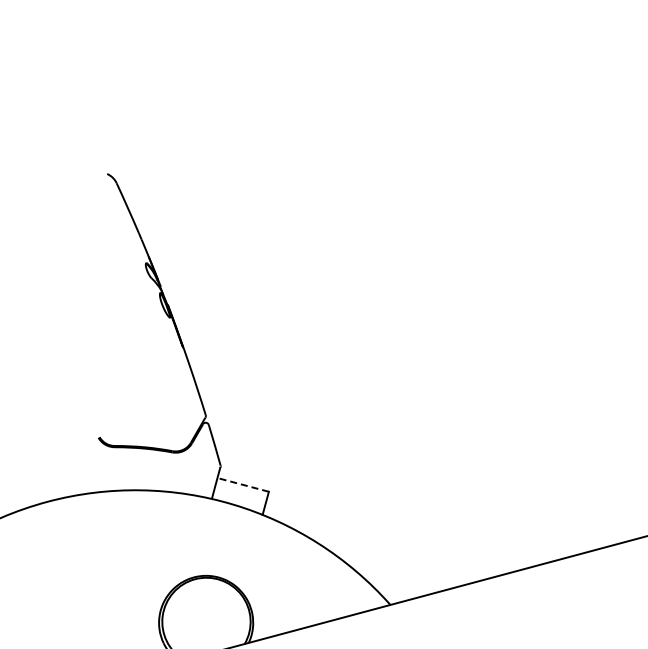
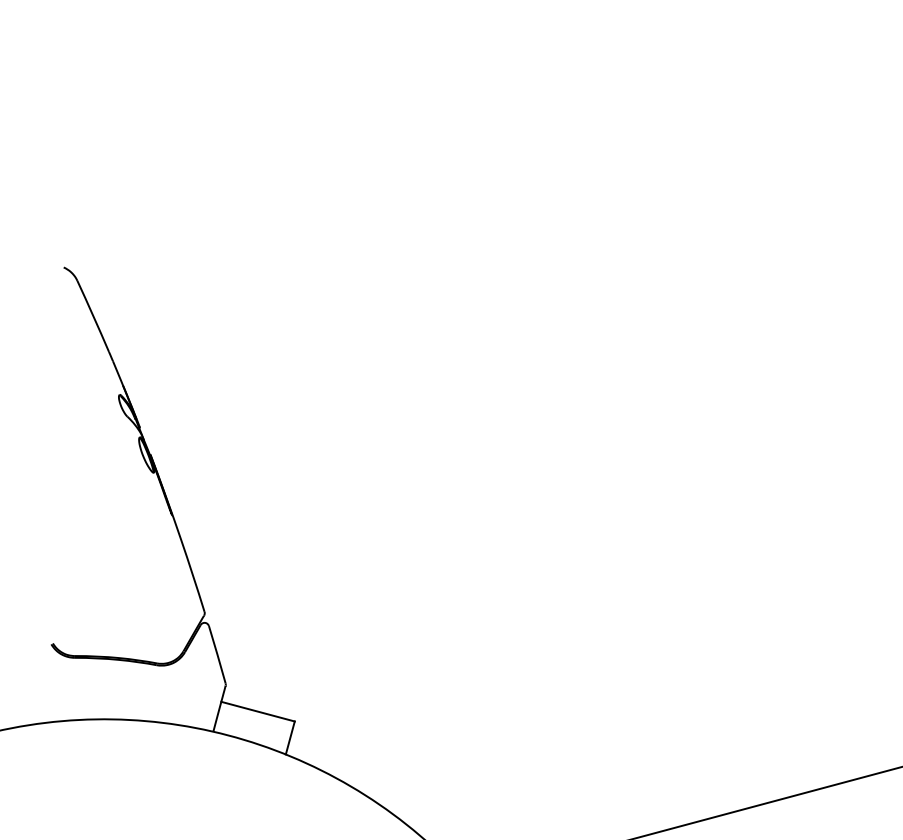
line: (243, 484) -> (258, 711), dashed -> solid

